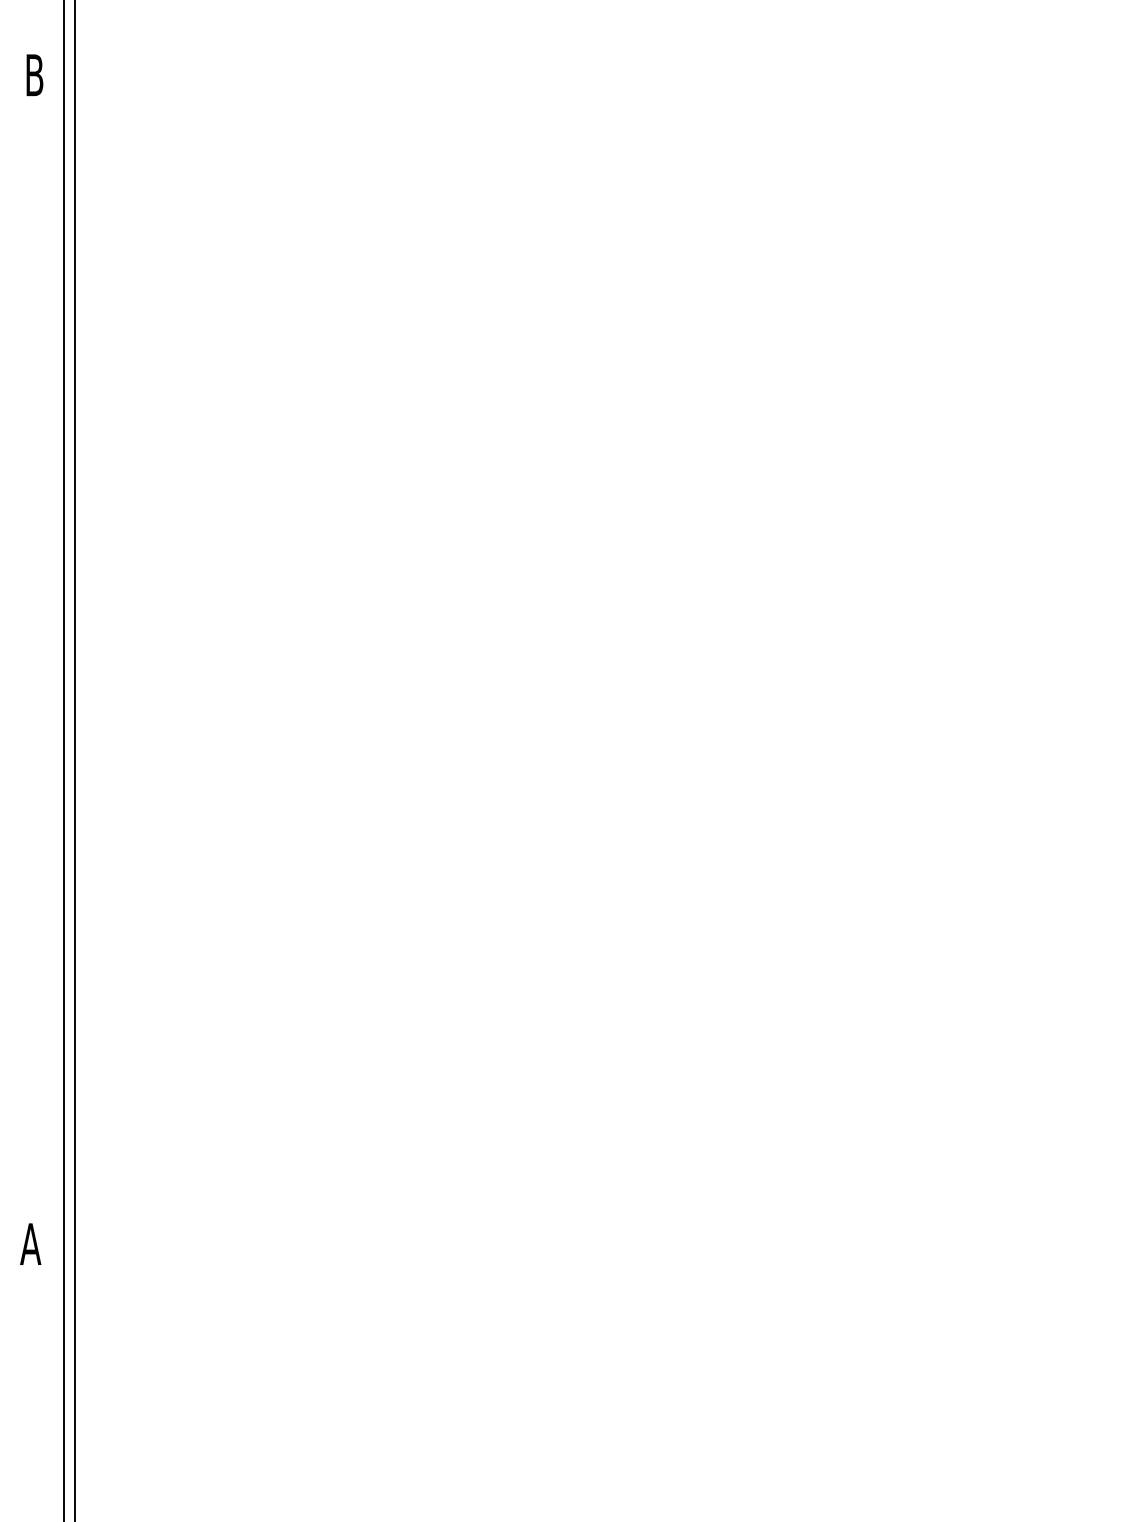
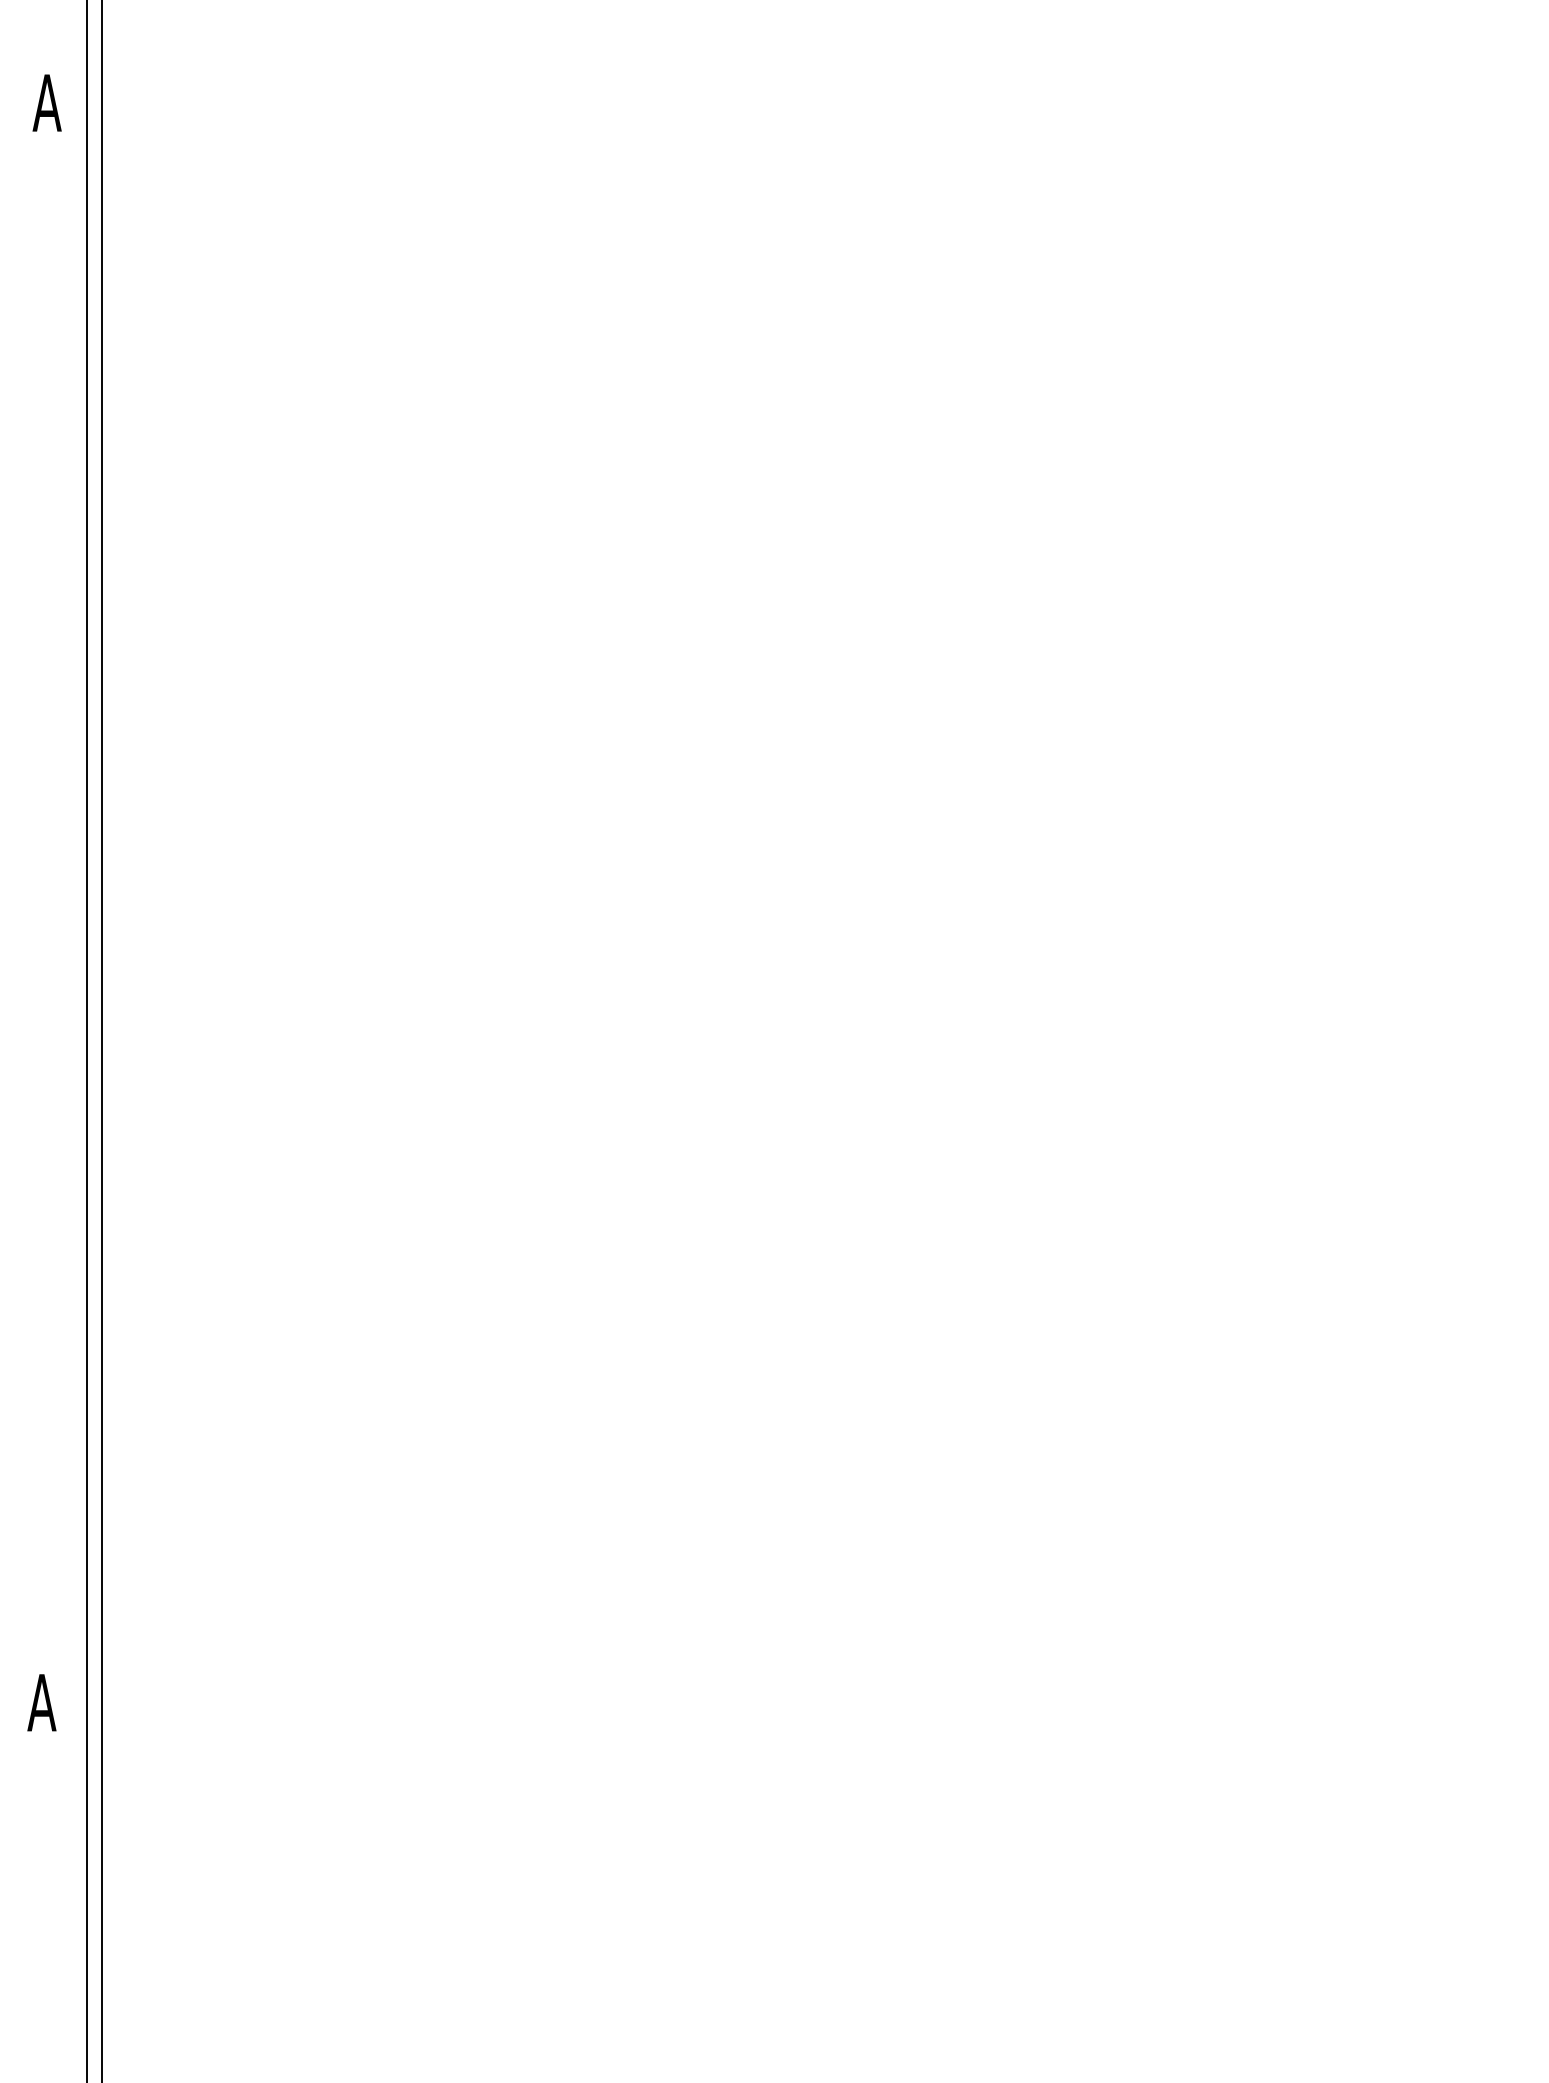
text: (34, 74) -> (46, 102), B -> A

